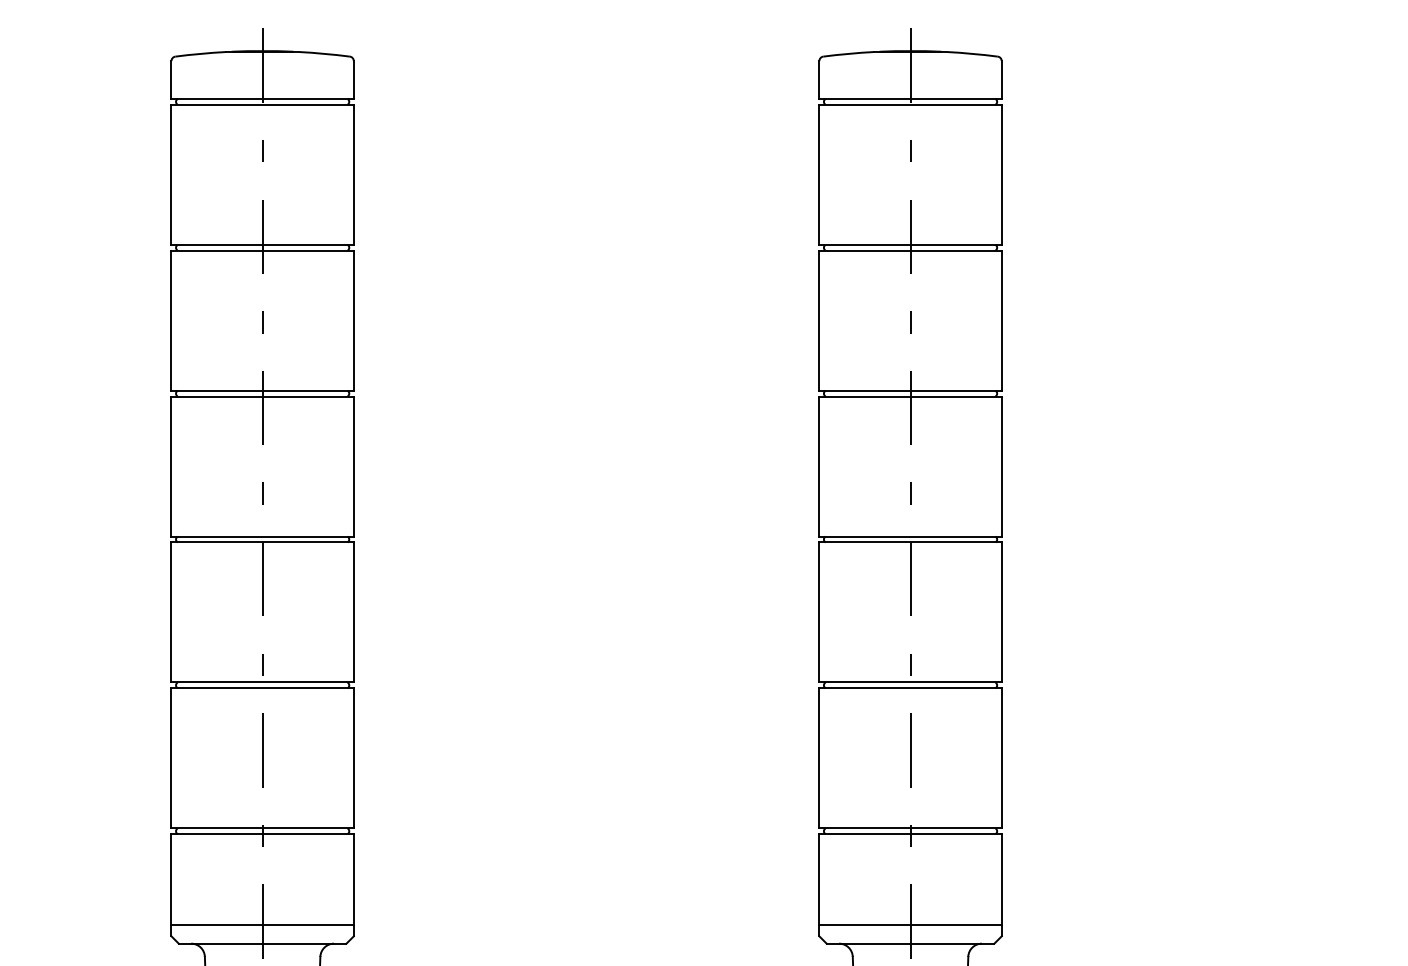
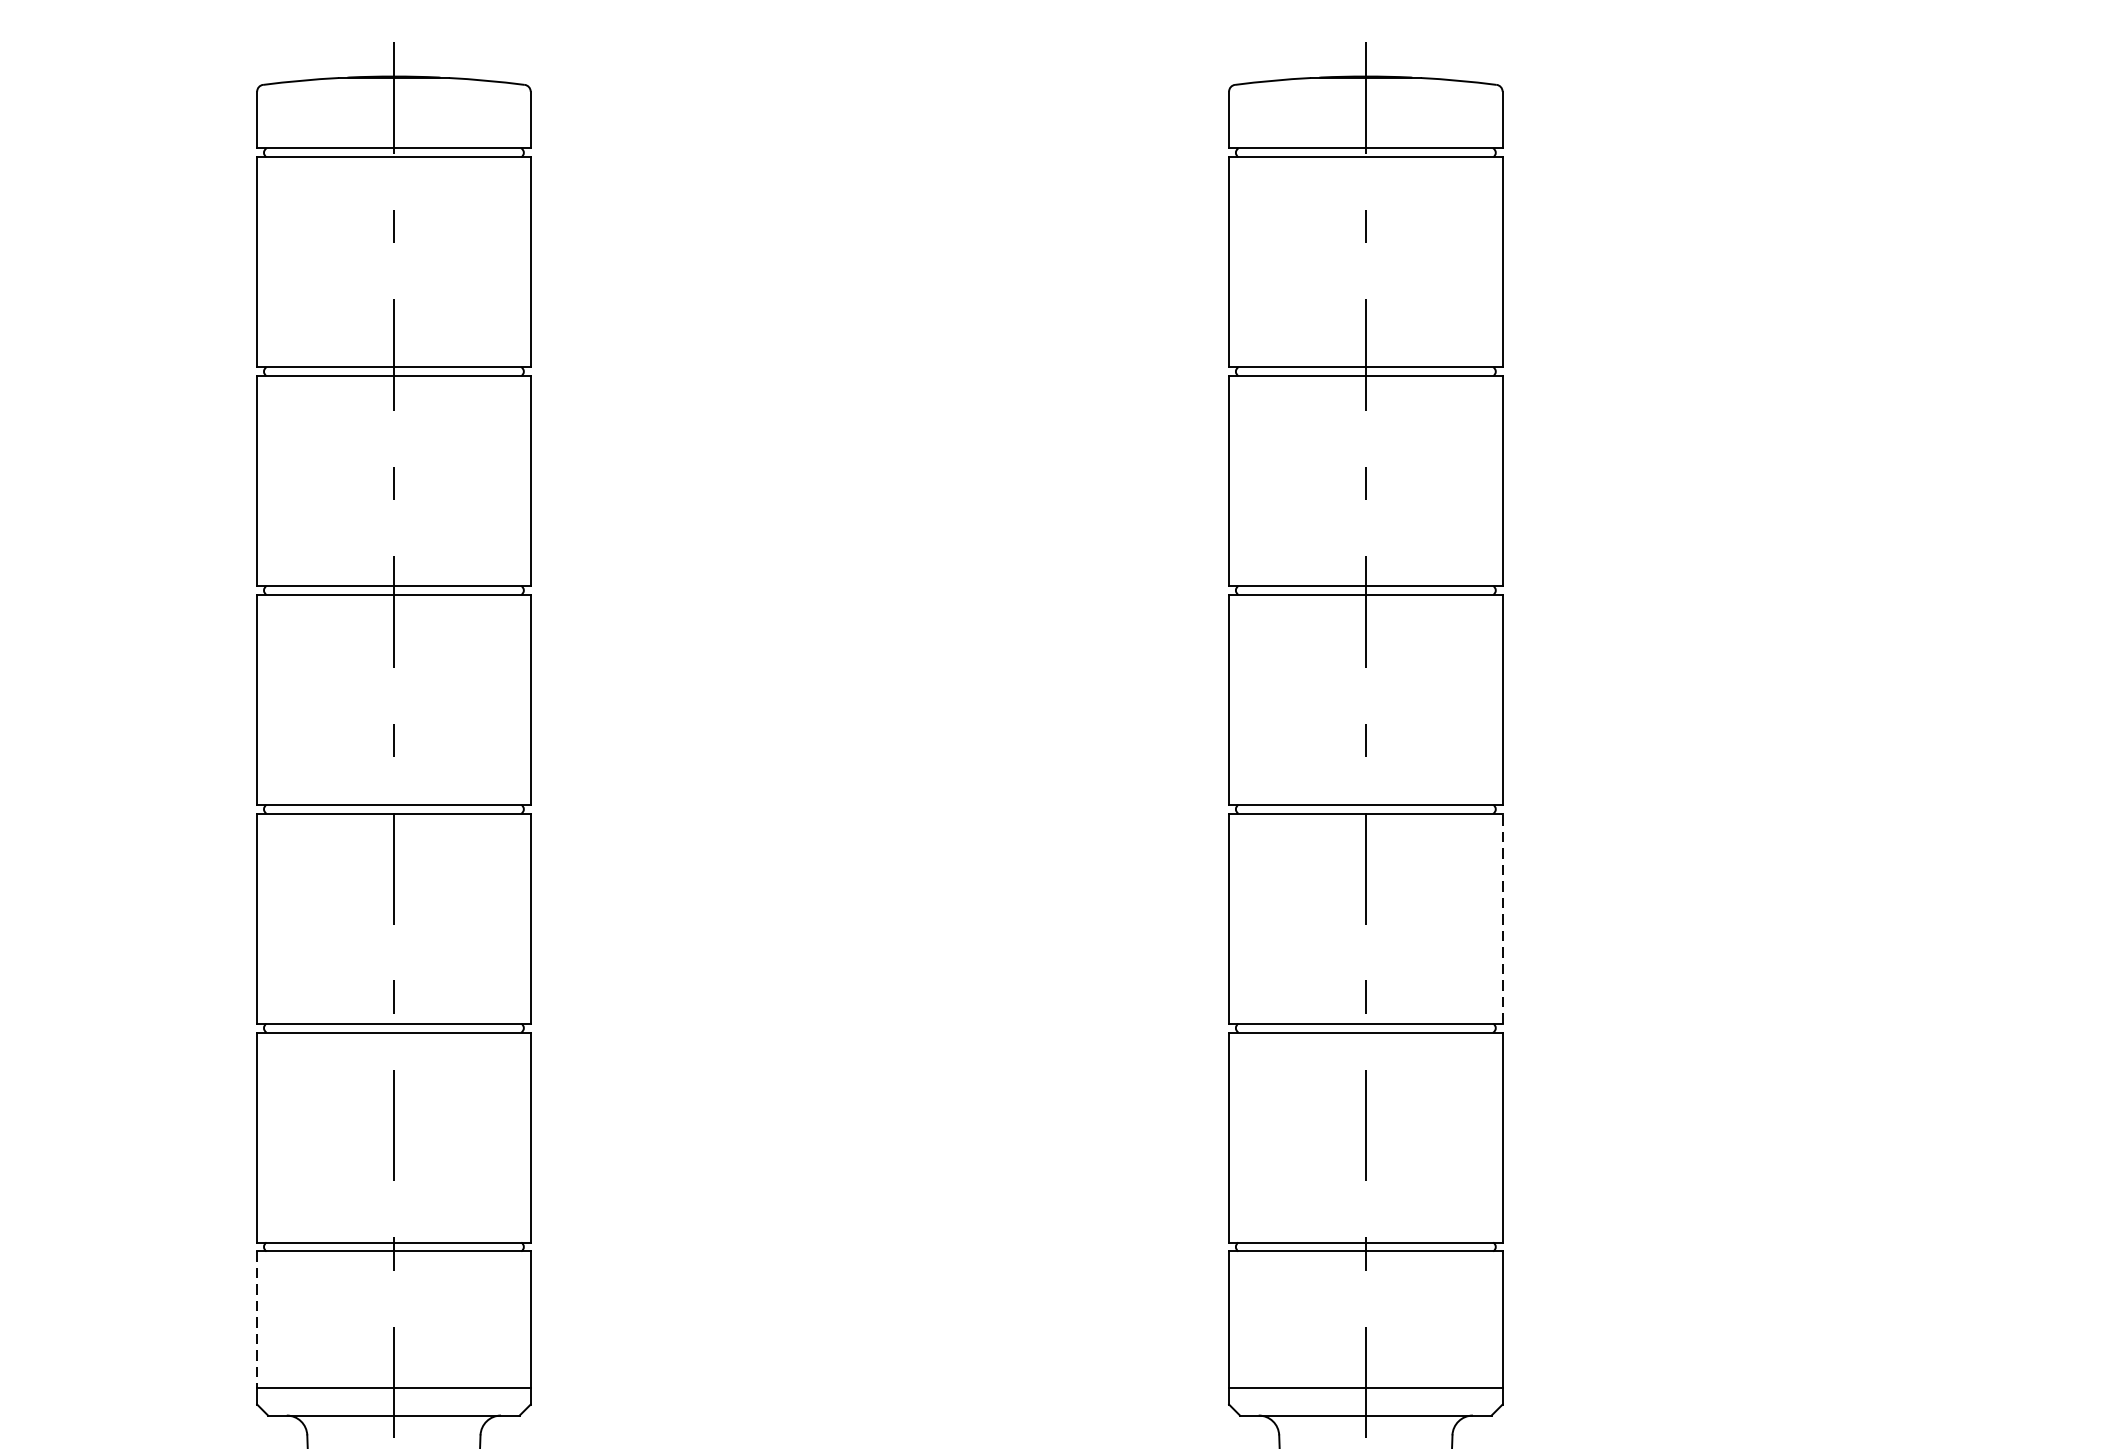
line: (1001, 612) -> (1502, 918), solid -> dashed
line: (171, 879) -> (257, 1319), solid -> dashed

